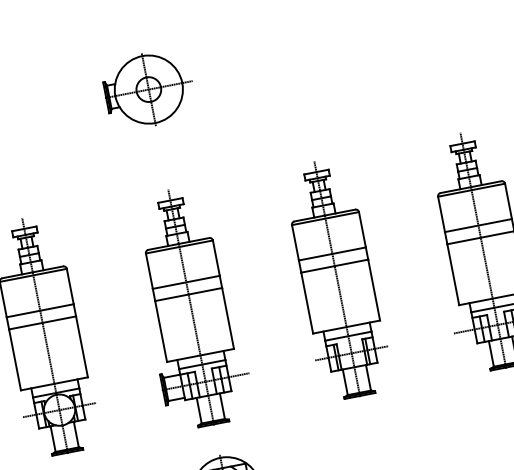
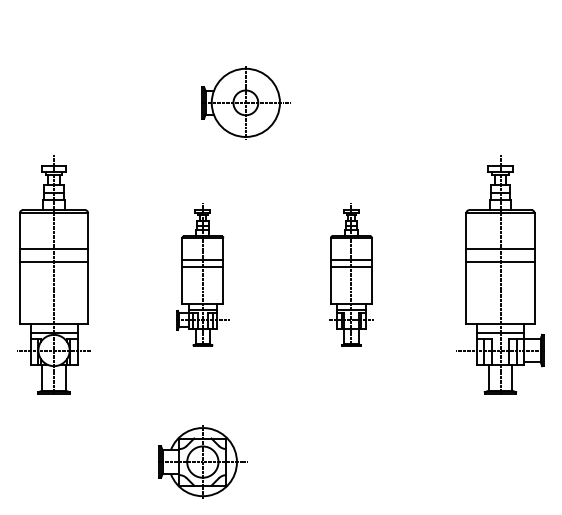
part: (148, 89) -> (245, 102), moved
part: (336, 278) -> (350, 274), size x0.6
part: (190, 307) -> (202, 274), size x0.6

